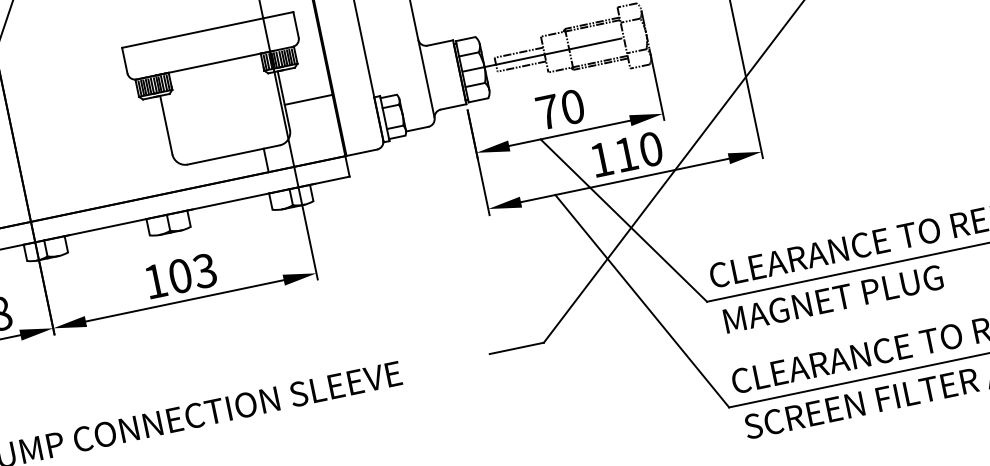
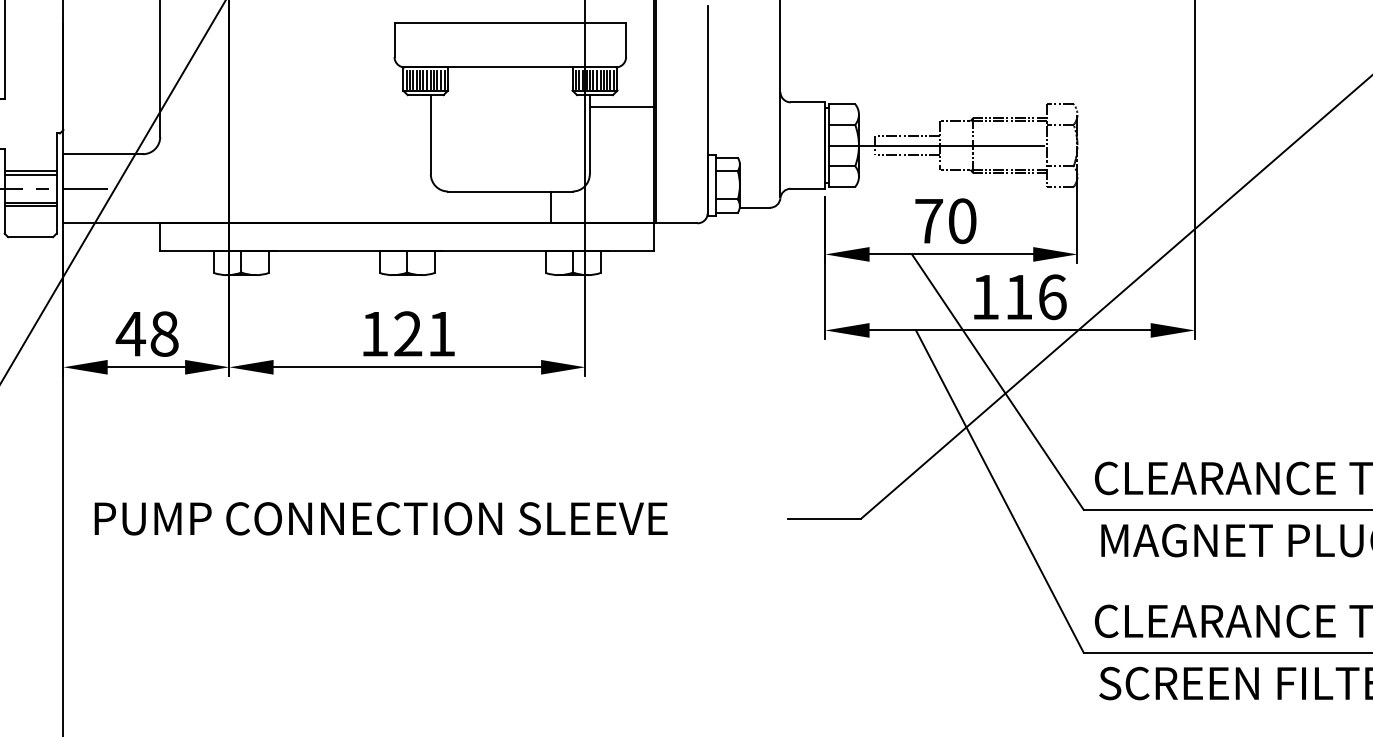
line: (308, 100) -> (621, 107), moved
text: (651, 149) -> (1052, 297), 110 -> 116
text: (192, 273) -> (424, 333), 103 -> 121

